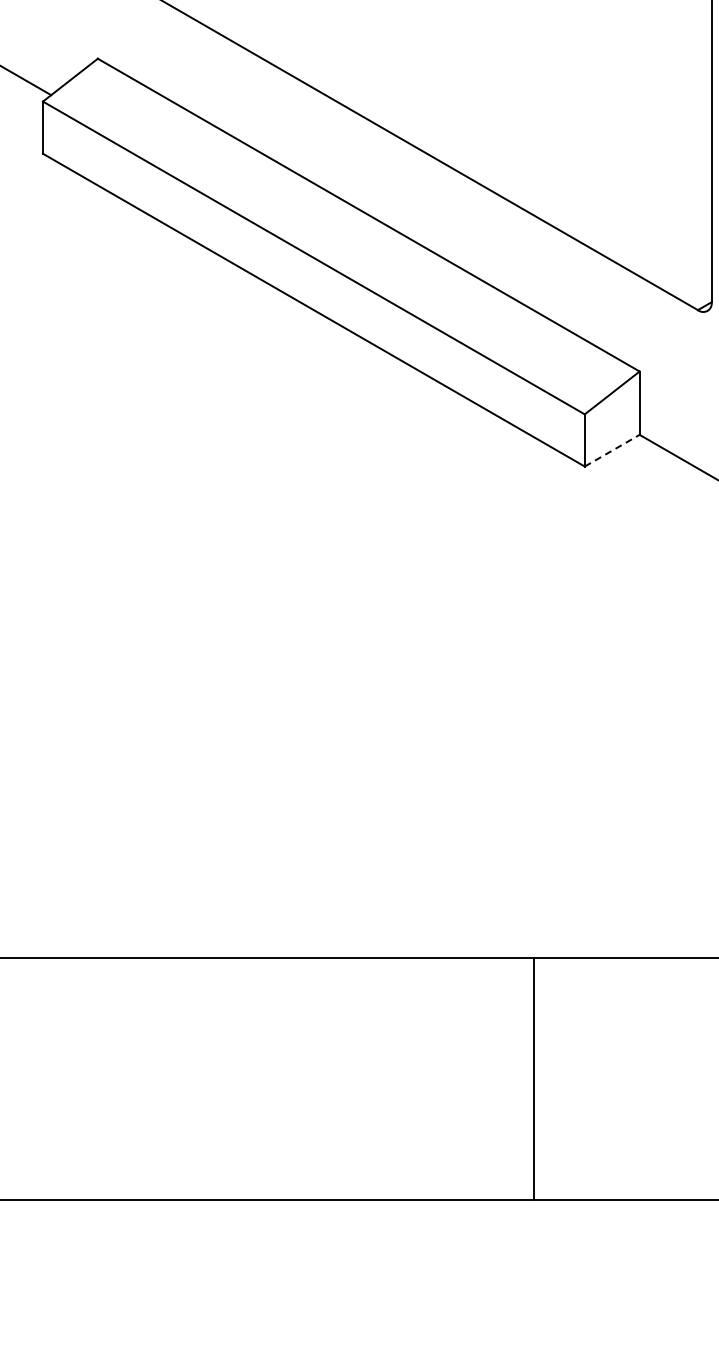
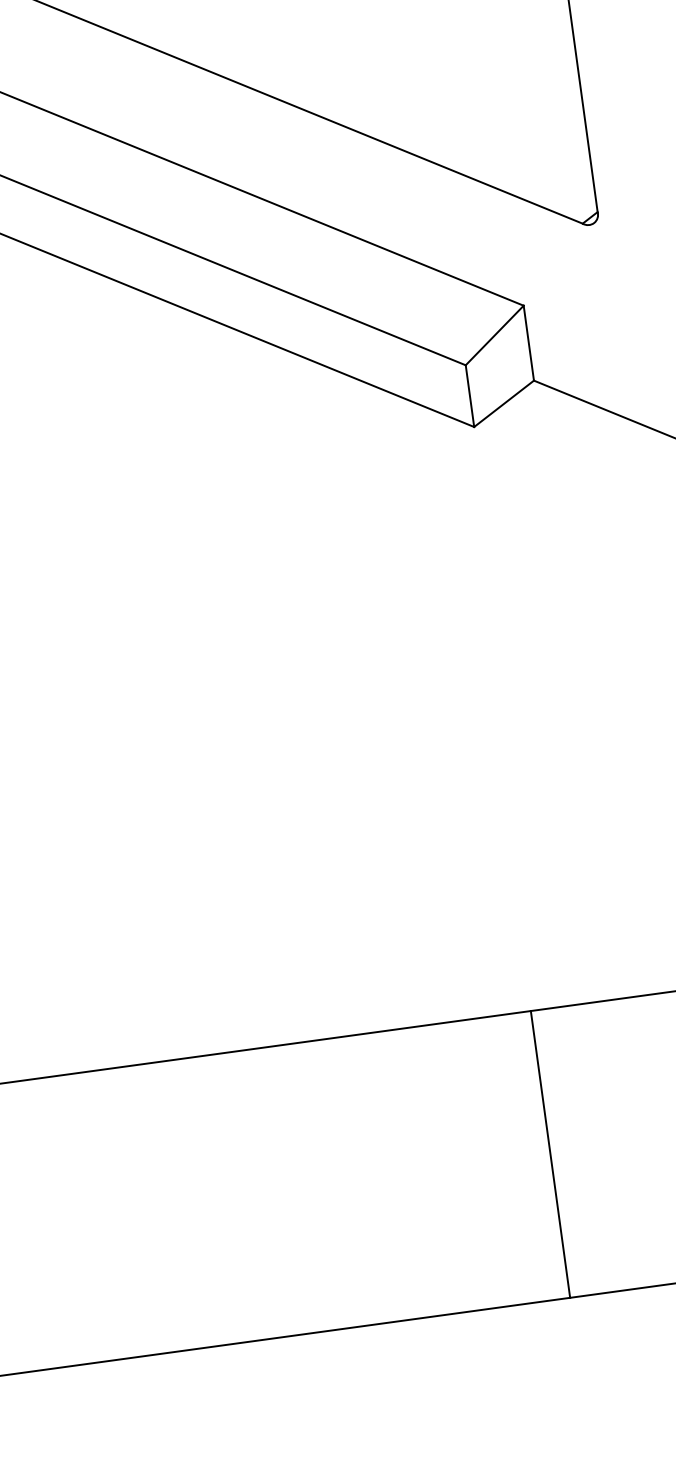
line: (612, 450) -> (504, 403), dashed -> solid
line: (534, 1078) -> (550, 1153), moved

